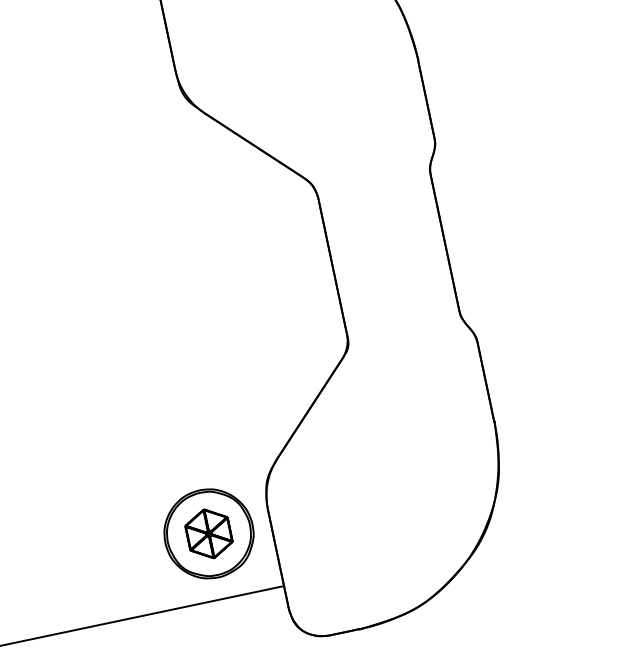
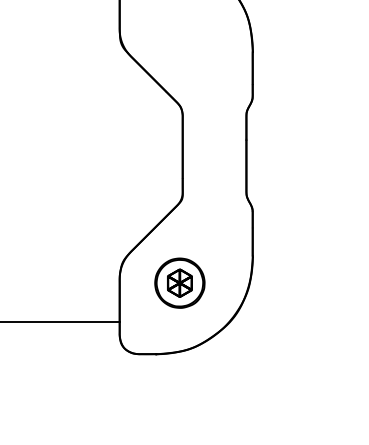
part: (208, 532) -> (179, 282), moved

